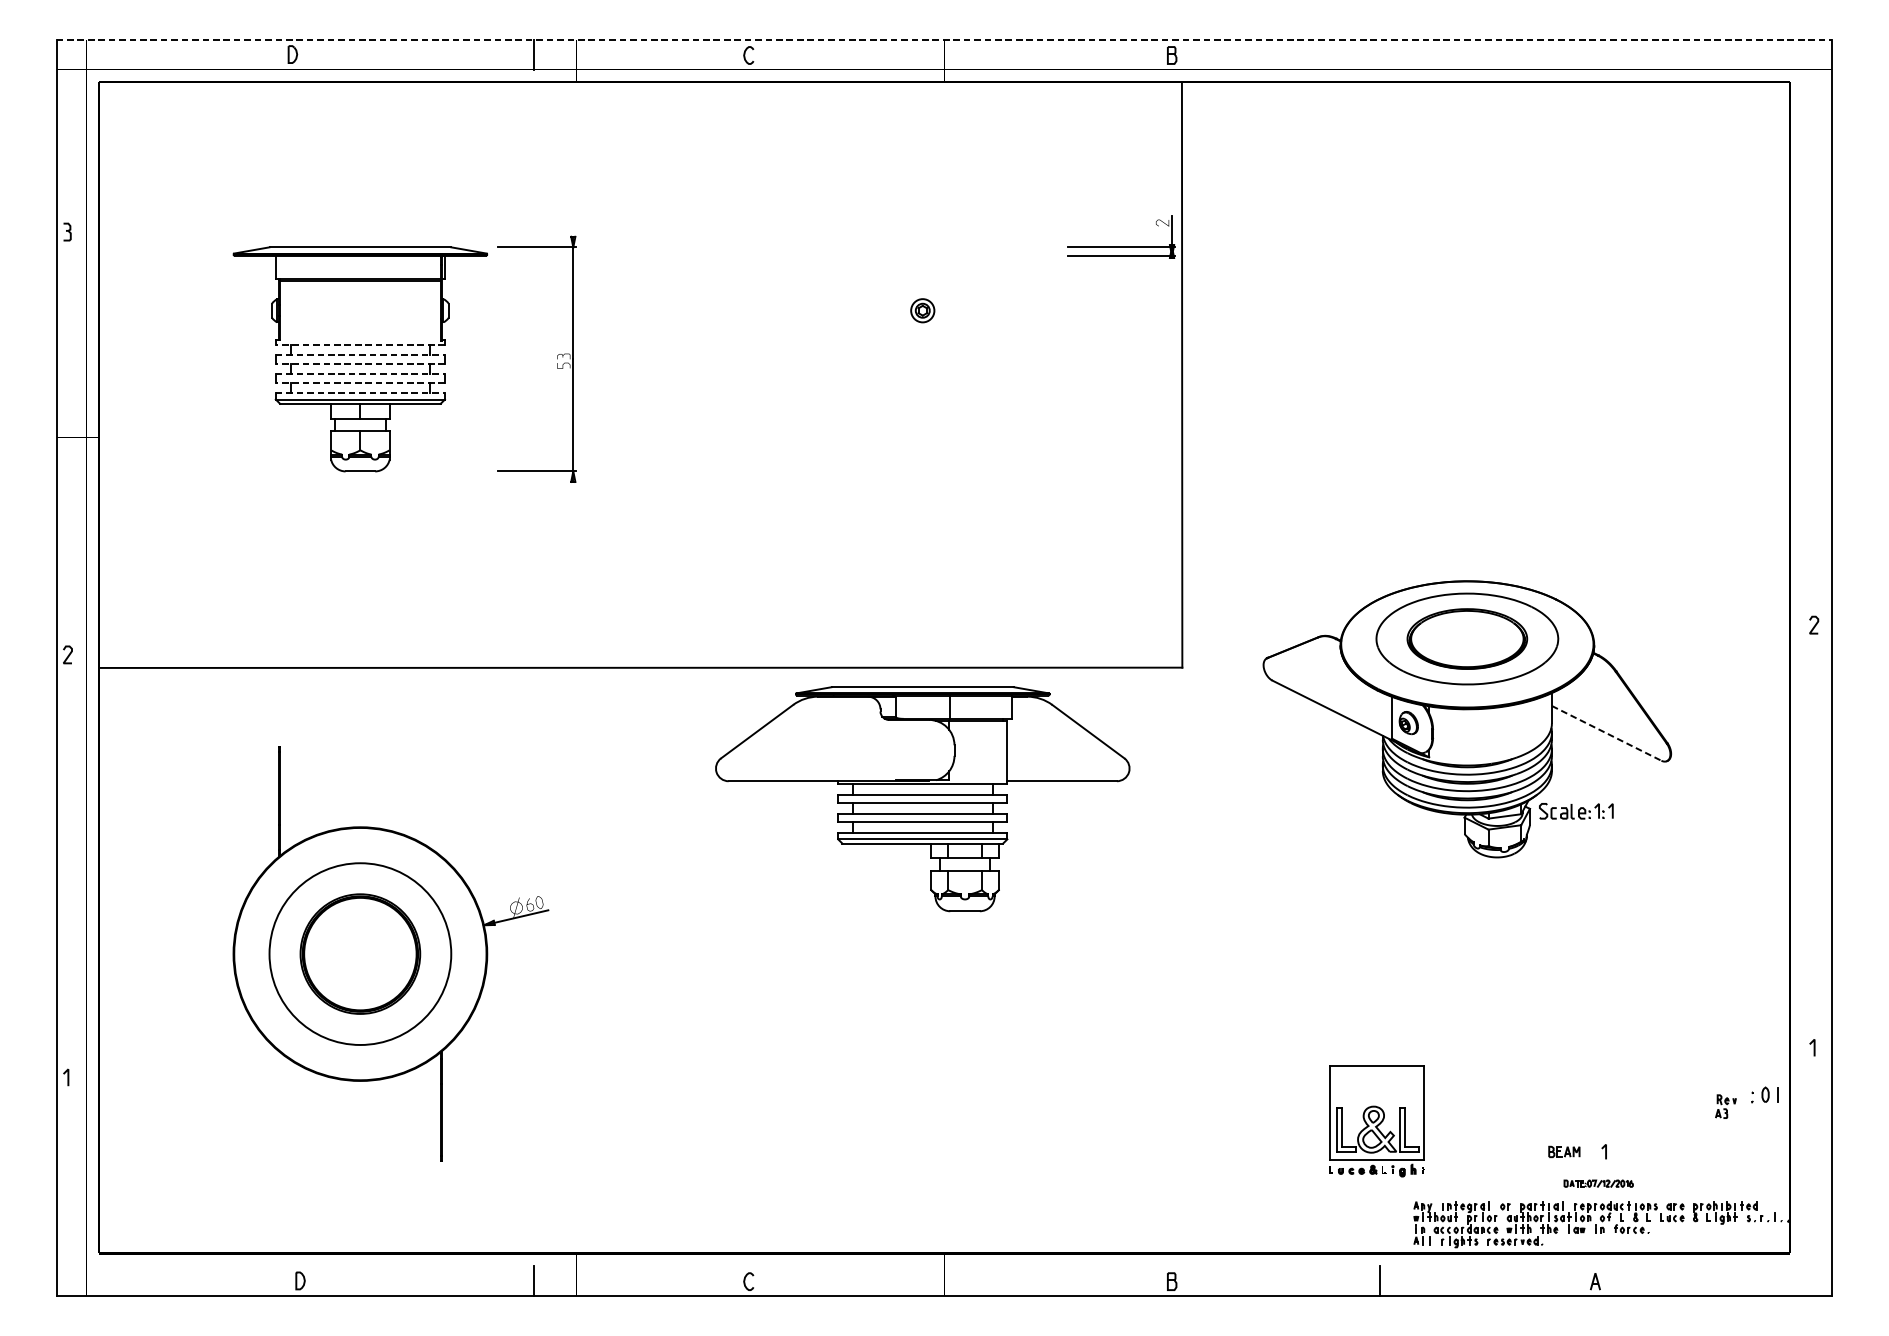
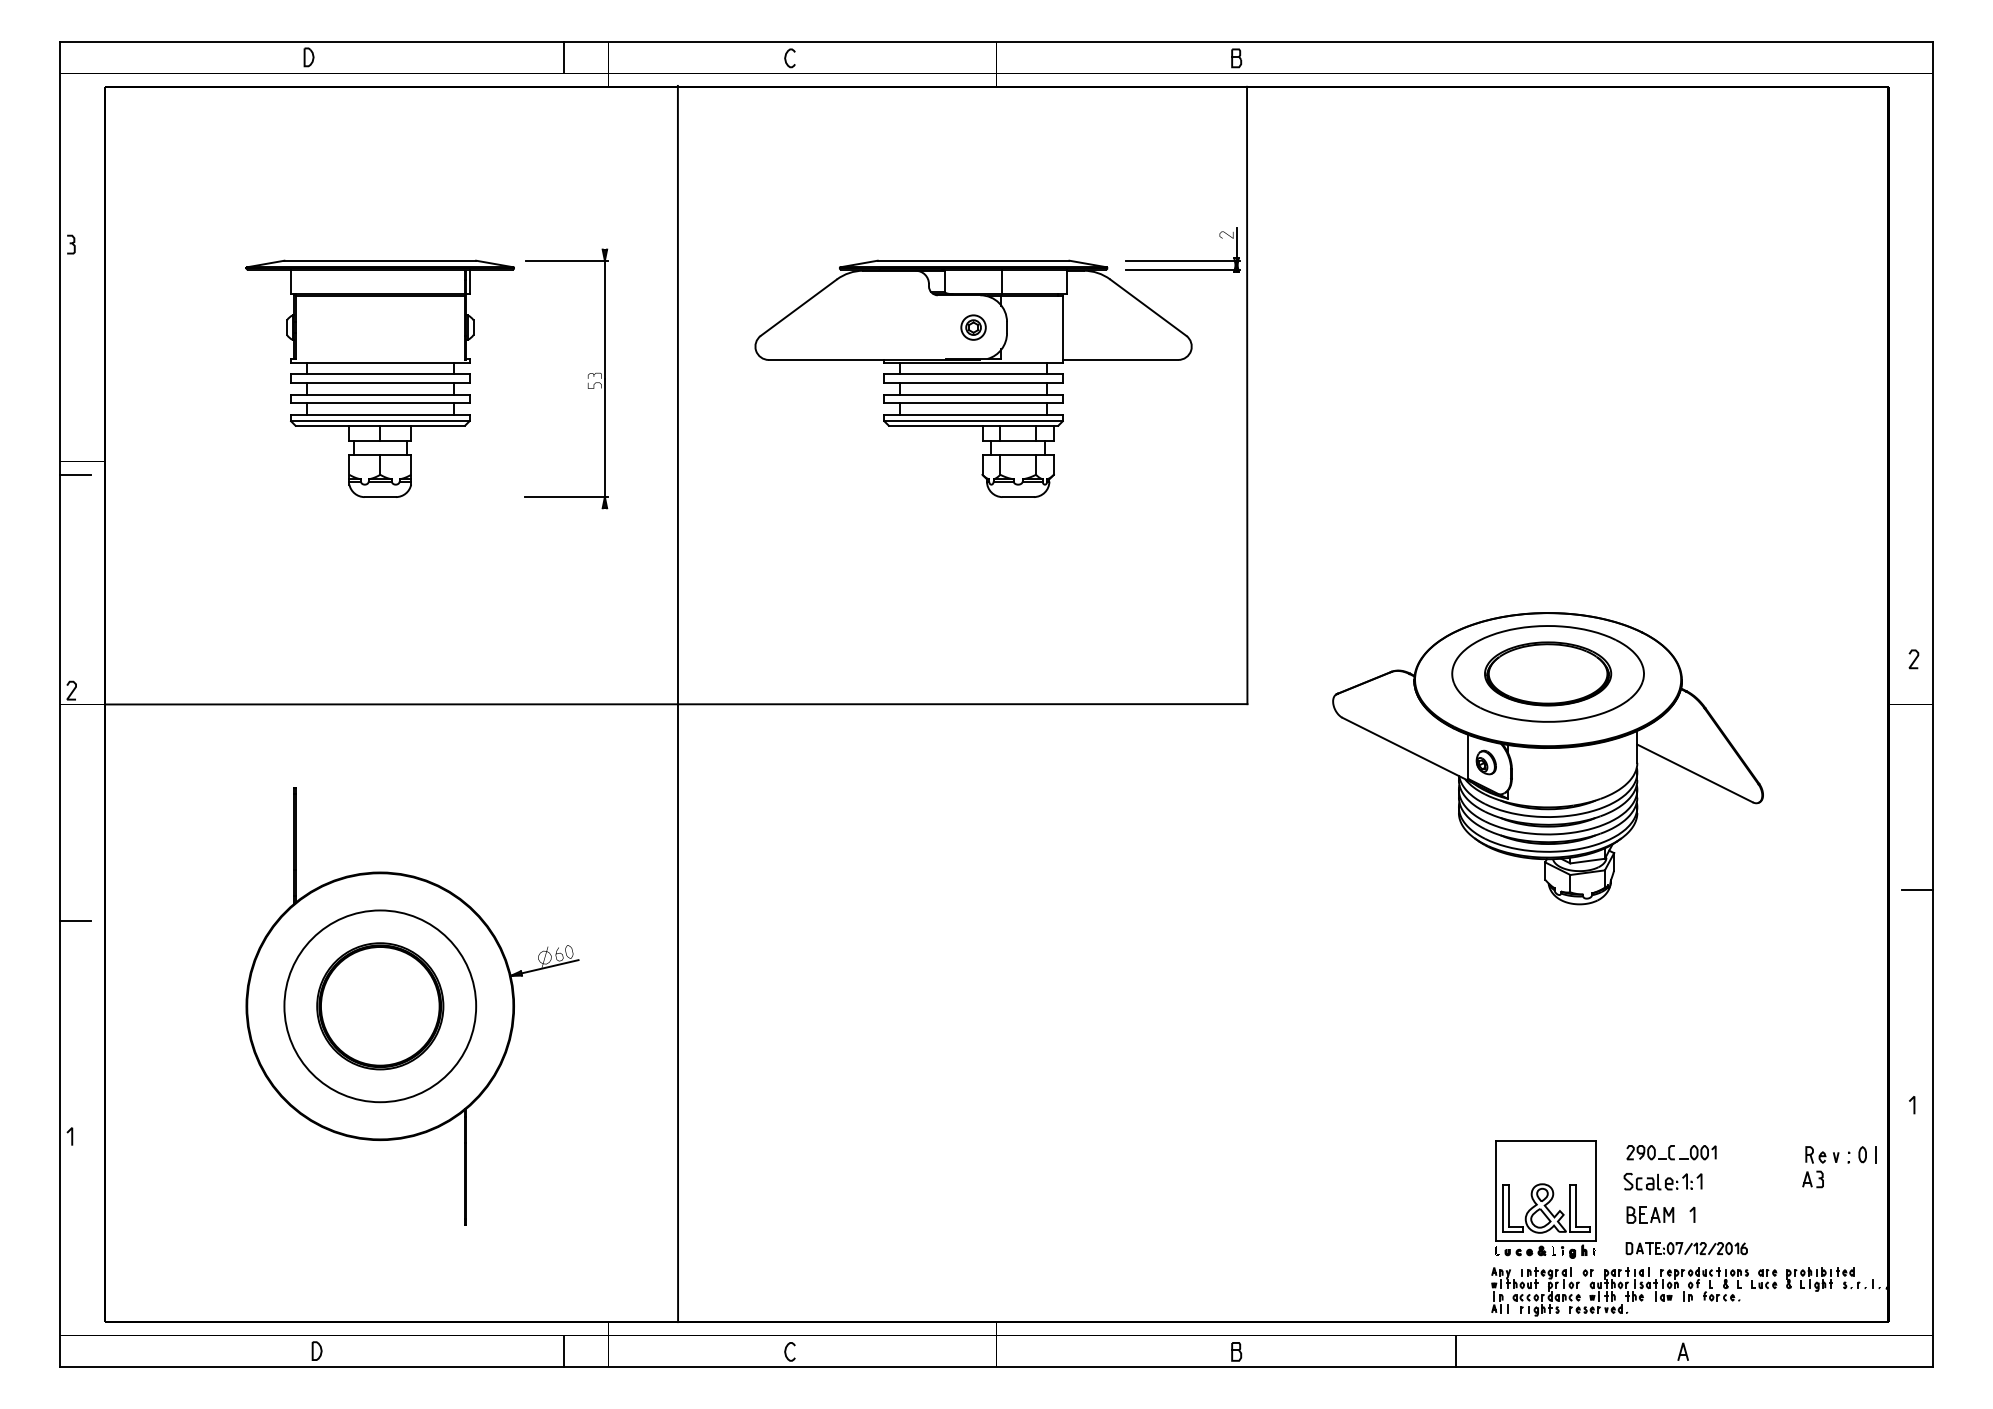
line: (944, 40) -> (996, 42), dashed -> solid
line: (359, 344) -> (379, 363), dashed -> solid
line: (360, 355) -> (380, 374), dashed -> solid
line: (359, 363) -> (379, 383), dashed -> solid
line: (360, 374) -> (380, 394), dashed -> solid
line: (359, 382) -> (379, 403), dashed -> solid
line: (360, 393) -> (380, 414), dashed -> solid
line: (71, 449) -> (75, 474), added
line: (642, 667) -> (677, 703), added
line: (1607, 733) -> (1695, 773), dashed -> solid
part: (922, 798) -> (973, 378), moved
part: (1575, 811) -> (1662, 1181), moved
line: (1817, 843) -> (1917, 889), added
line: (71, 872) -> (75, 920), added
part: (1584, 1092) -> (1671, 1152), added
part: (1725, 1106) -> (1820, 1167), size x1.67
part: (1376, 1121) -> (1545, 1199), moved
part: (1564, 1151) -> (1650, 1214), size x1.43
part: (1598, 1183) -> (1686, 1248), size x1.67

